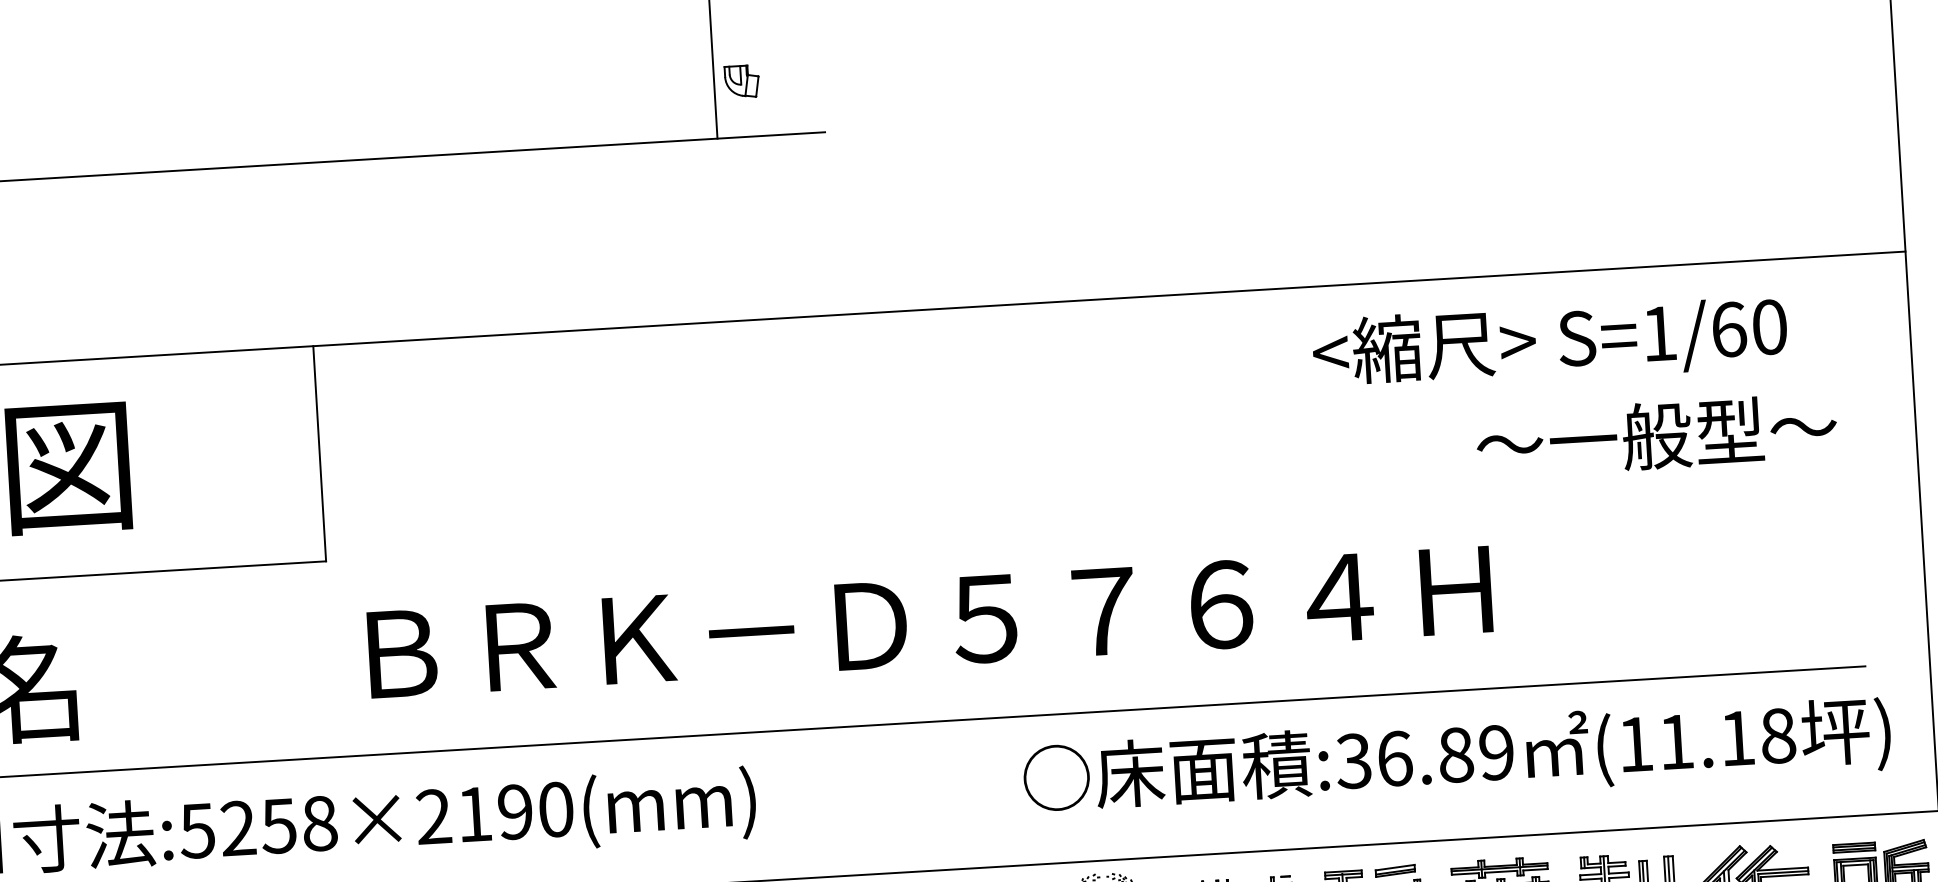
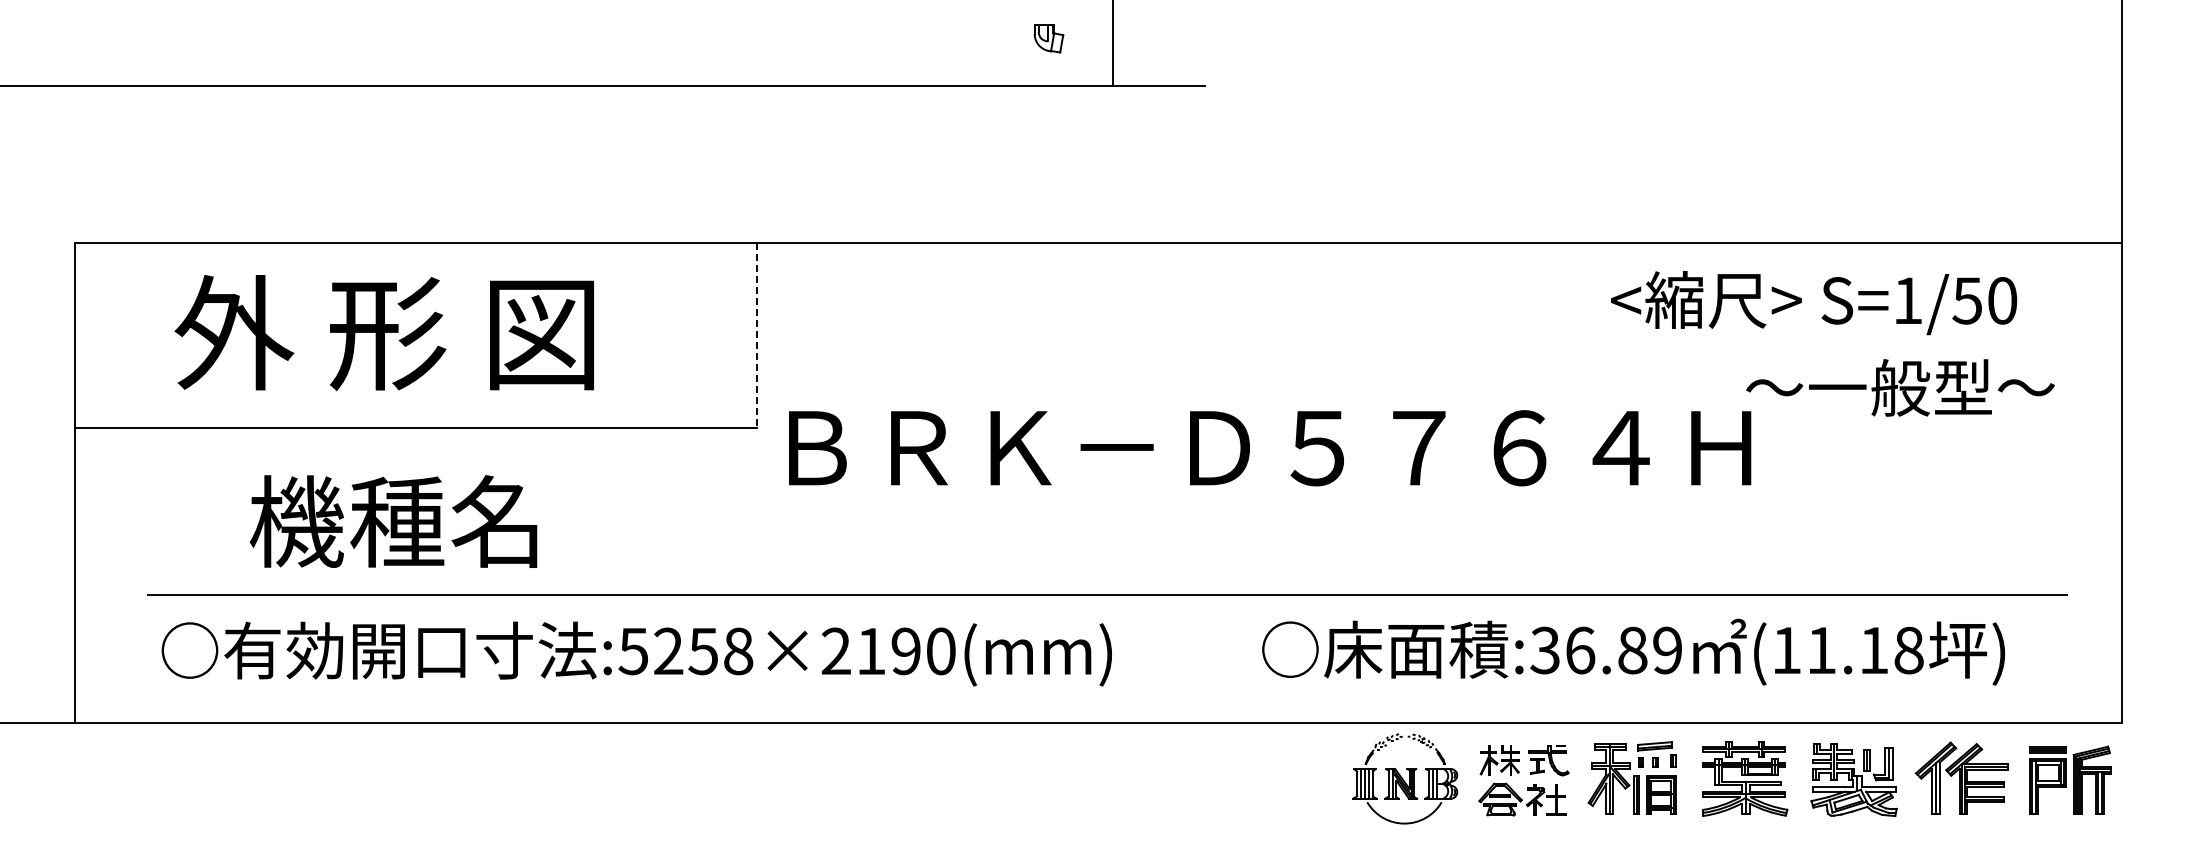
part: (741, 81) -> (1048, 38), moved
text: (1728, 329) -> (1967, 300), S=1/60 -> S=1/50
line: (320, 453) -> (757, 335), solid -> dashed
text: (930, 622) -> (1270, 448), moved
text: (1456, 756) -> (1633, 651), moved

